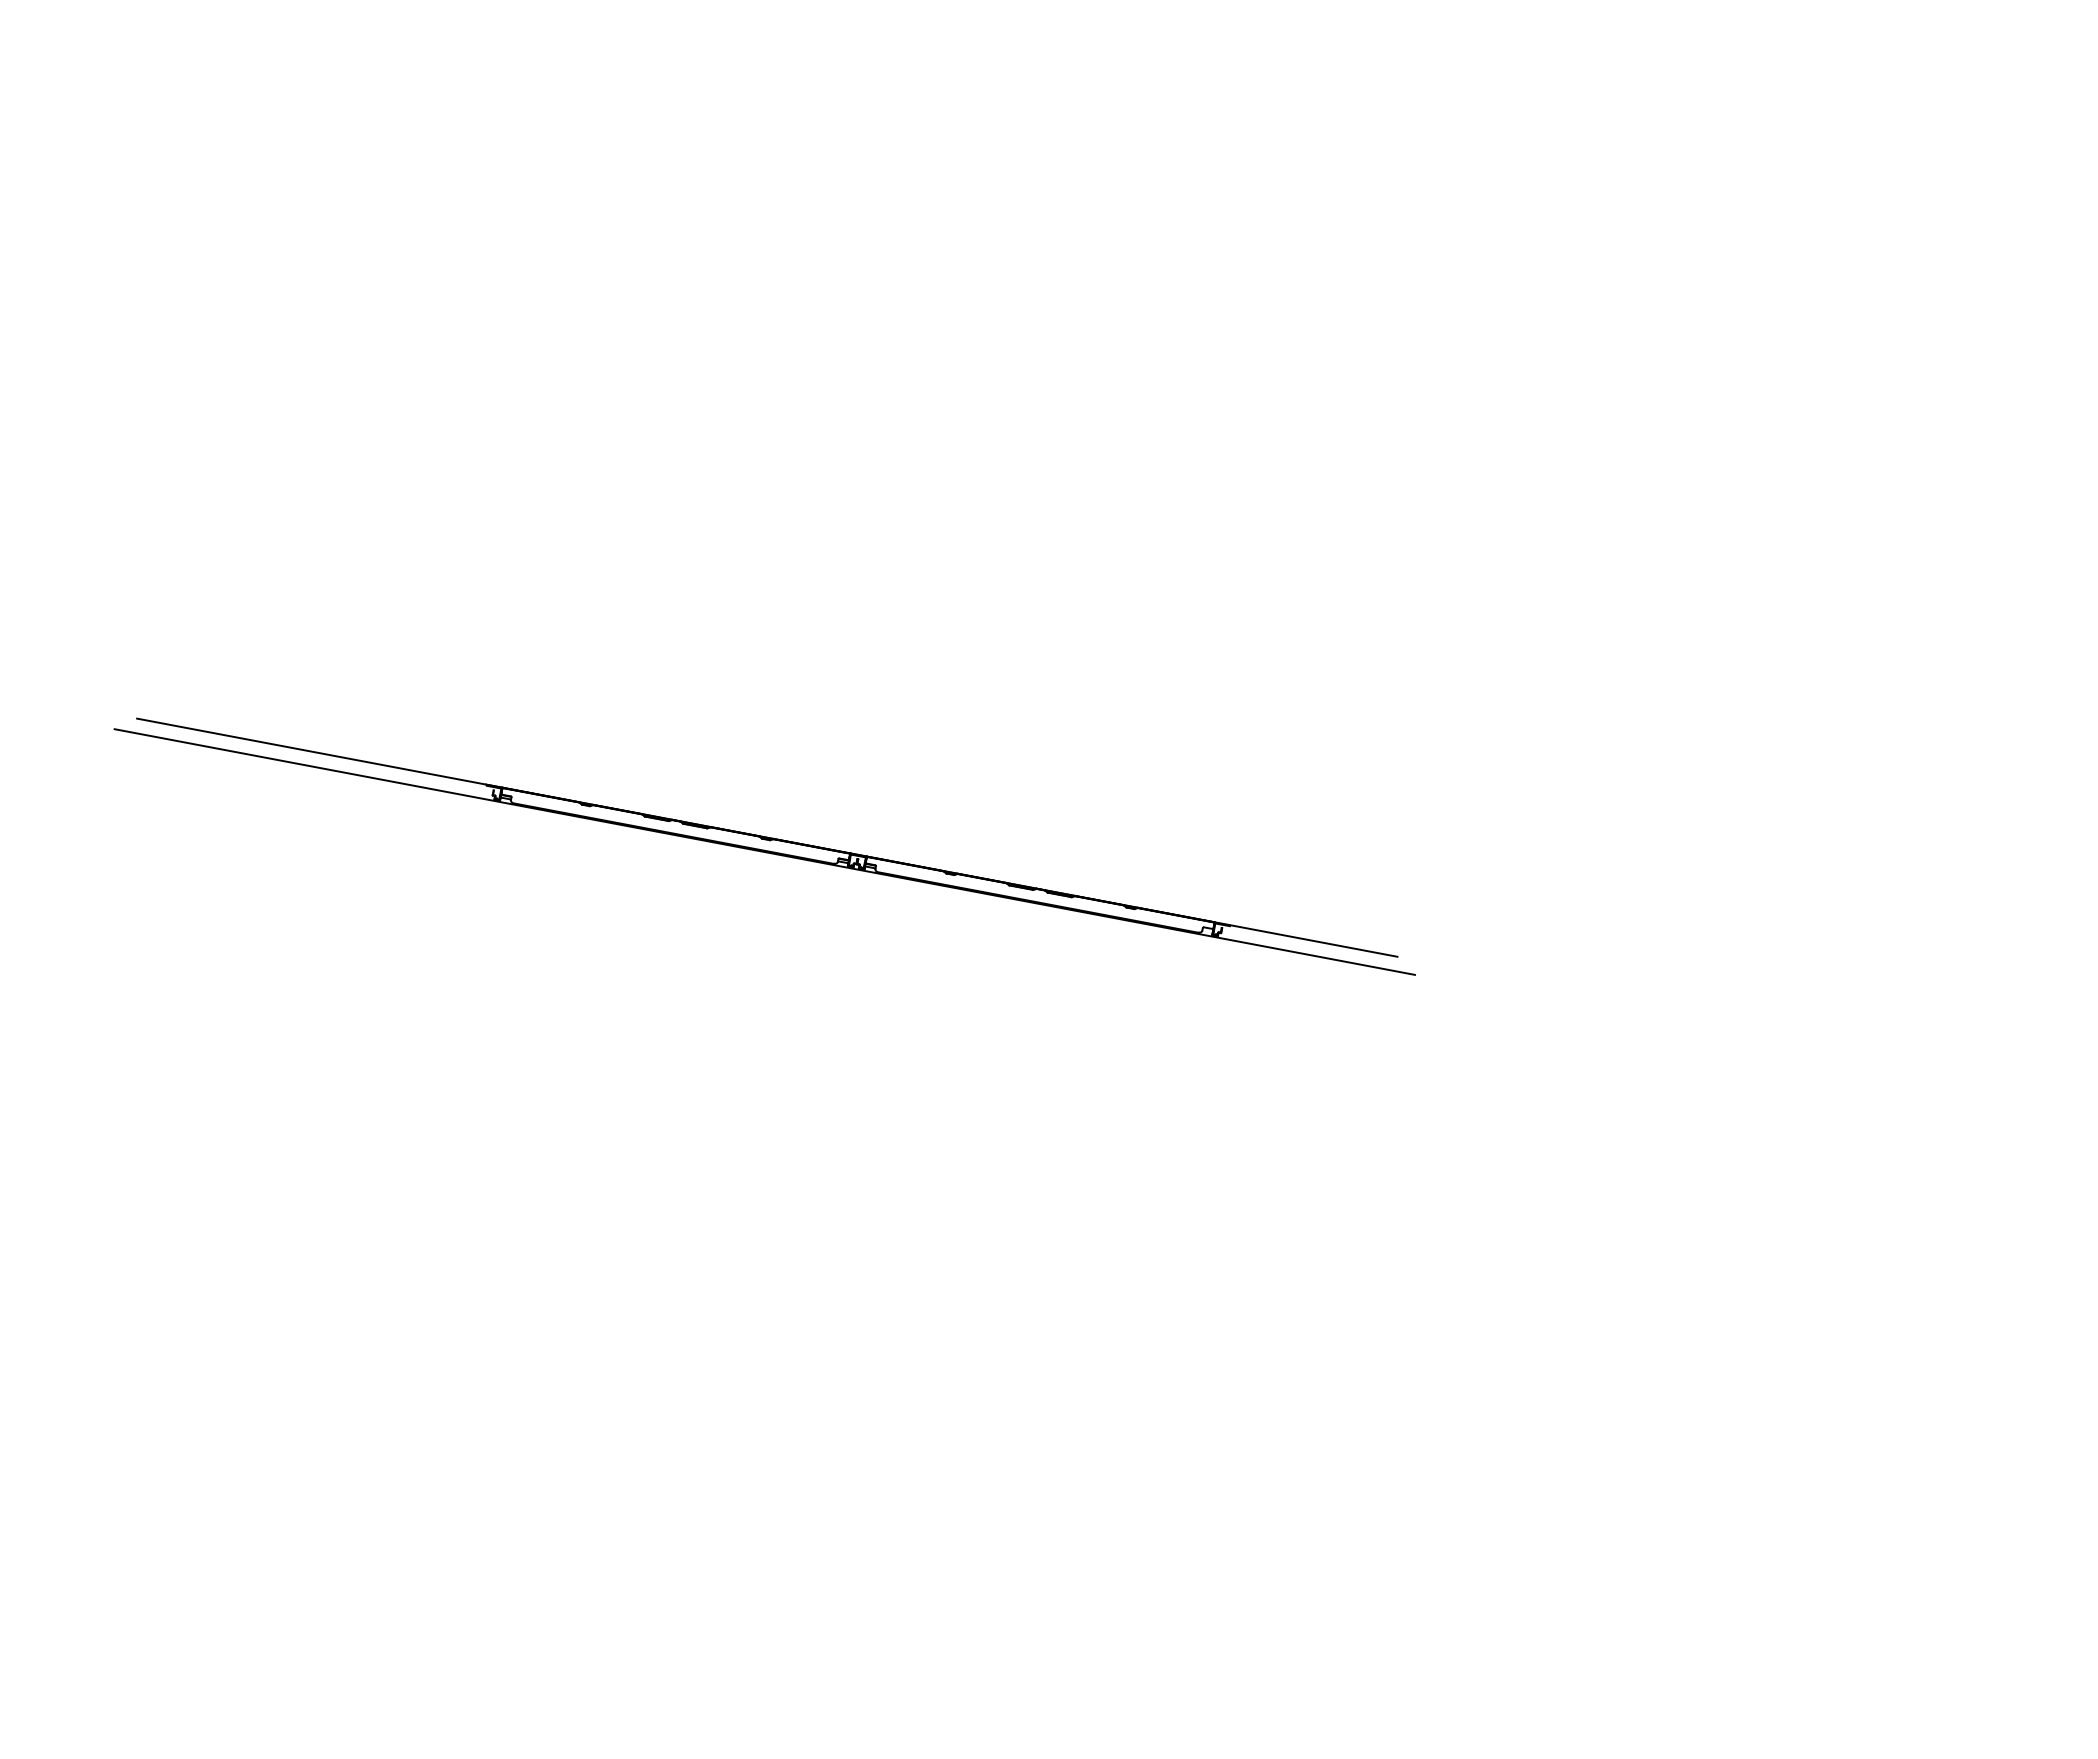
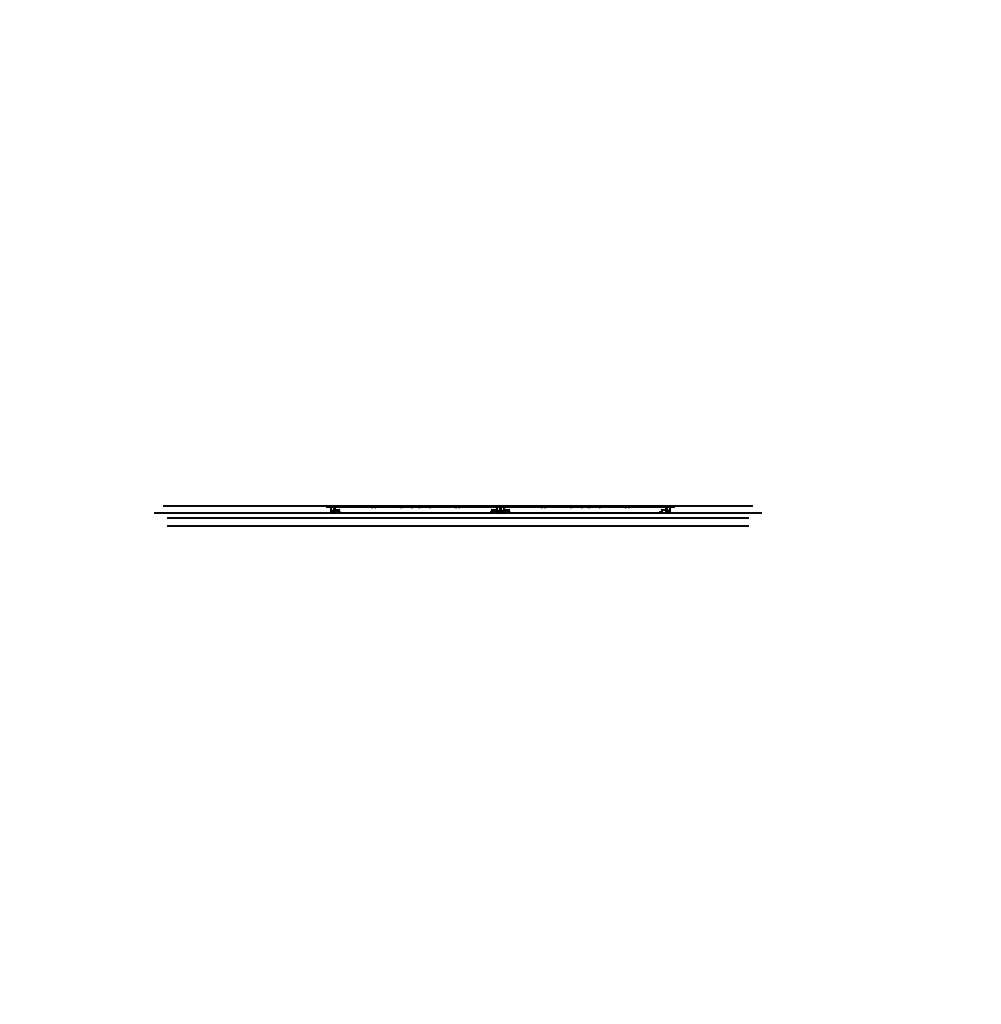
line: (761, 861) -> (457, 517), added
line: (758, 880) -> (457, 526), added

